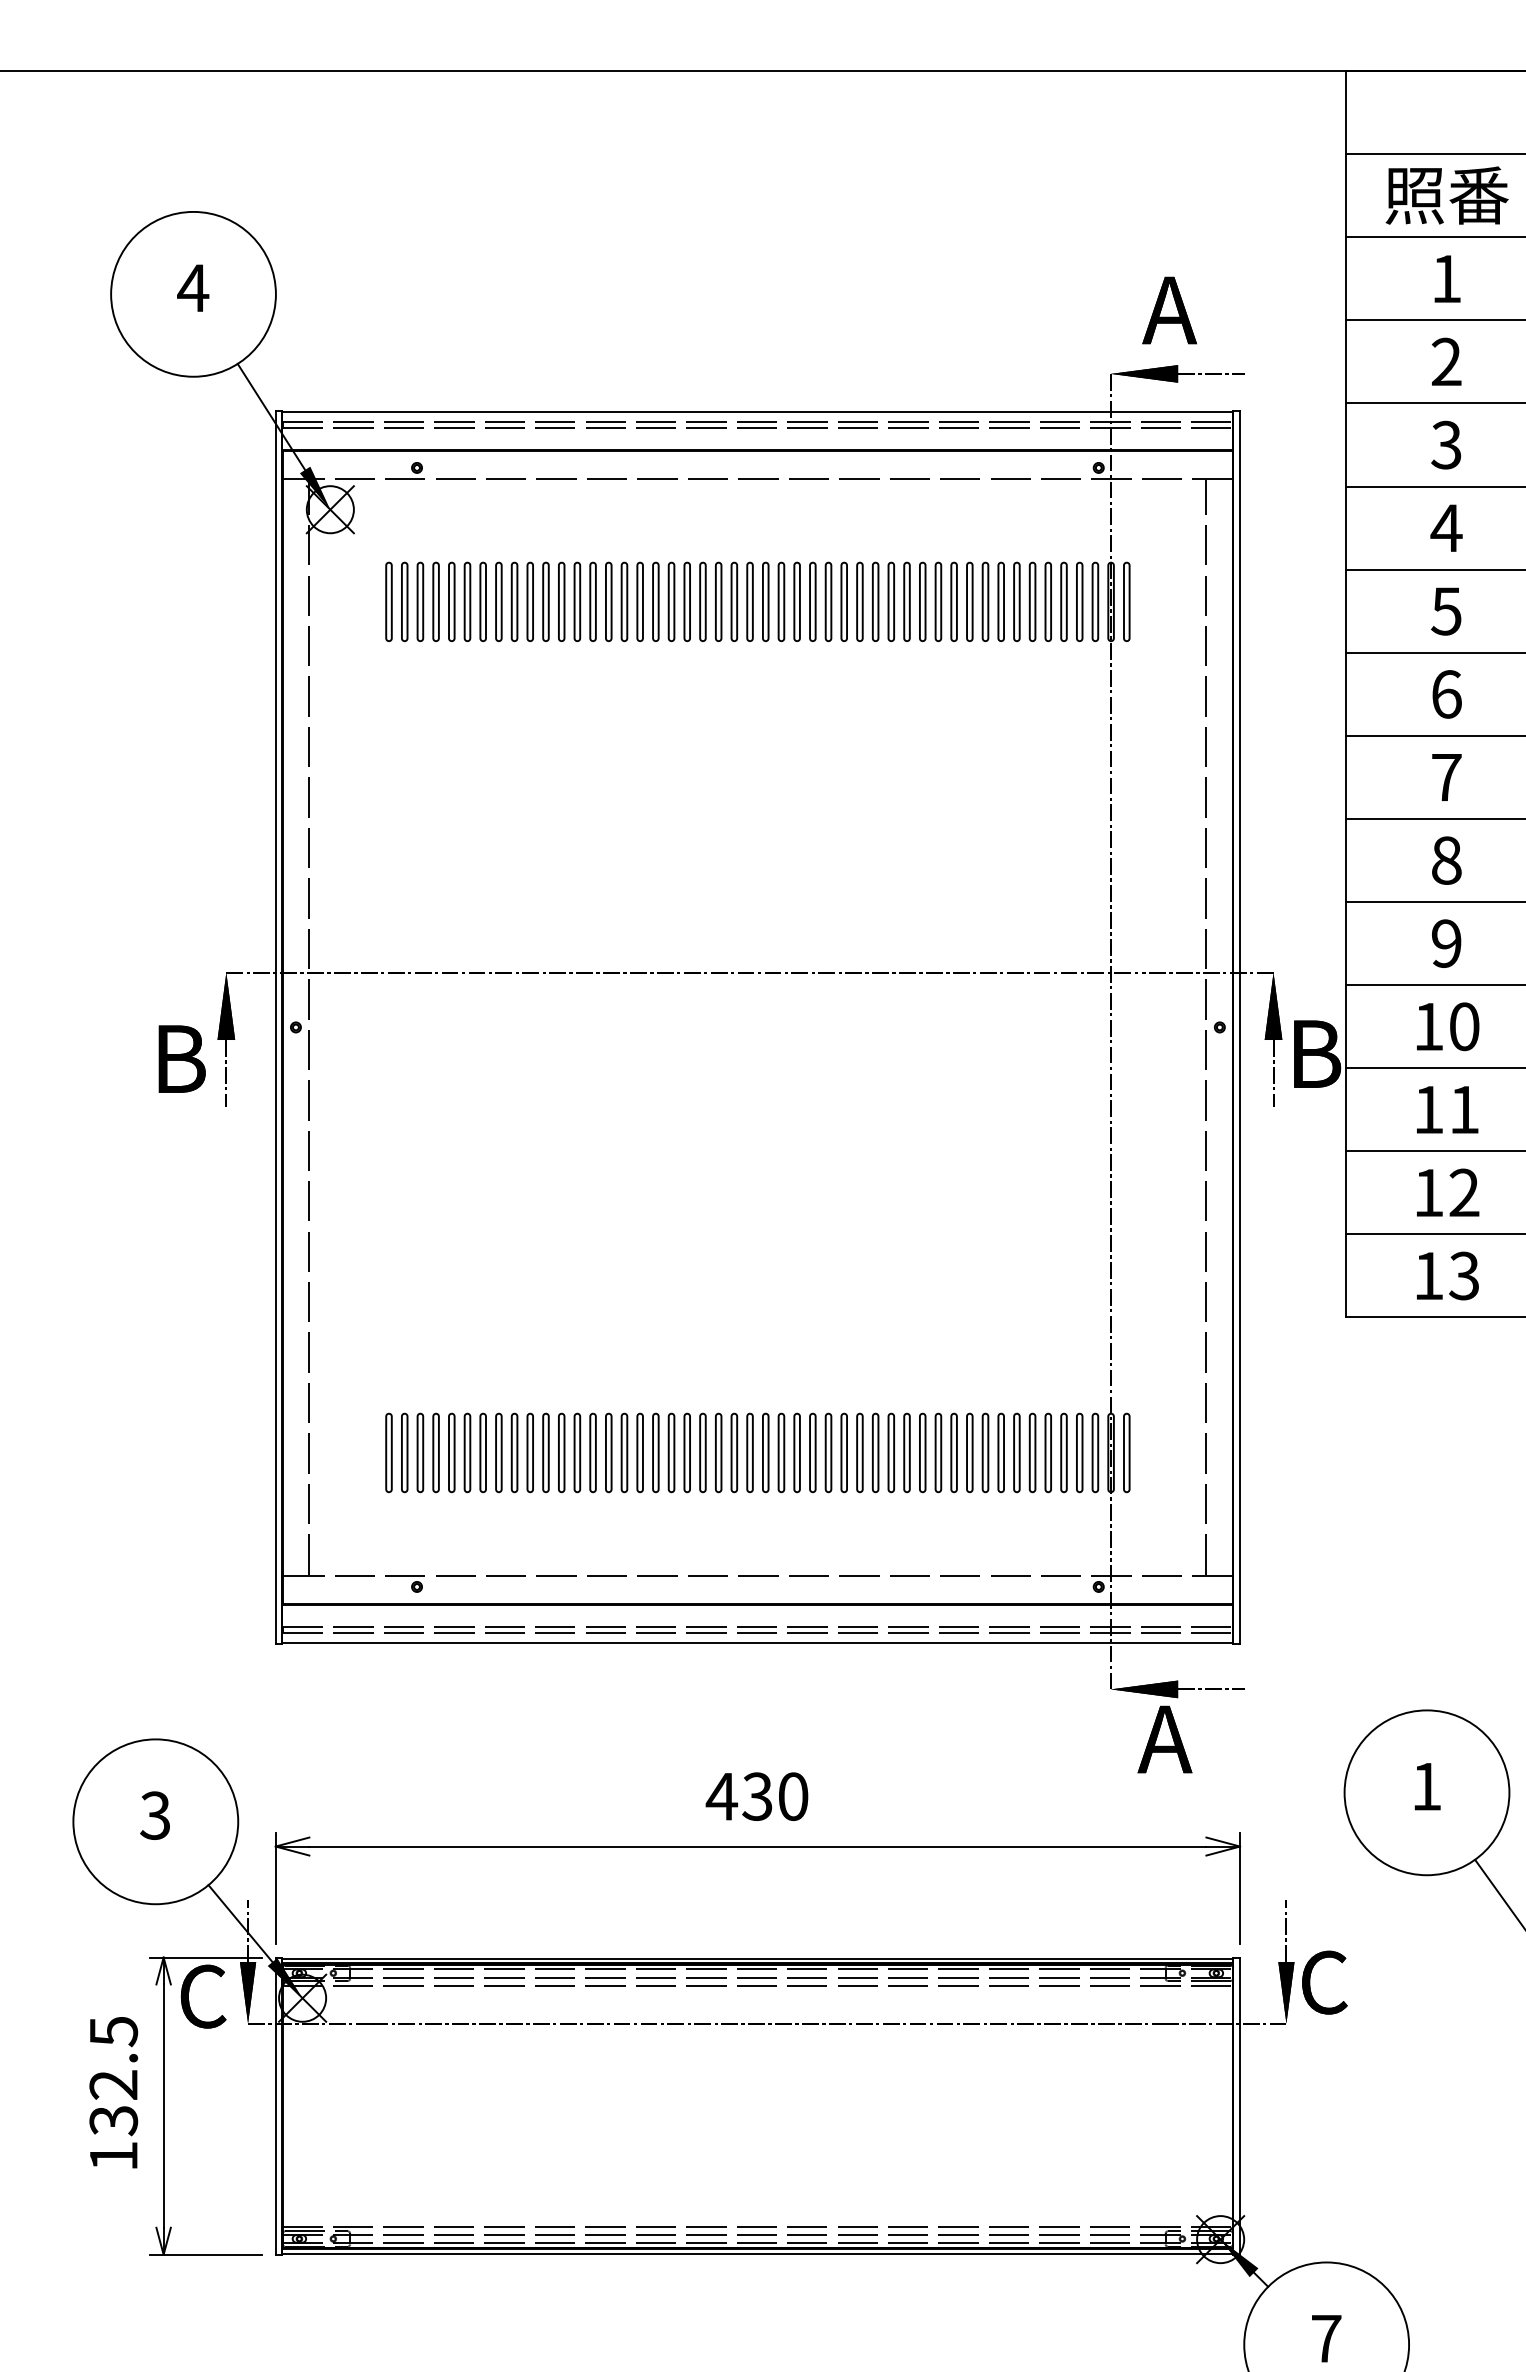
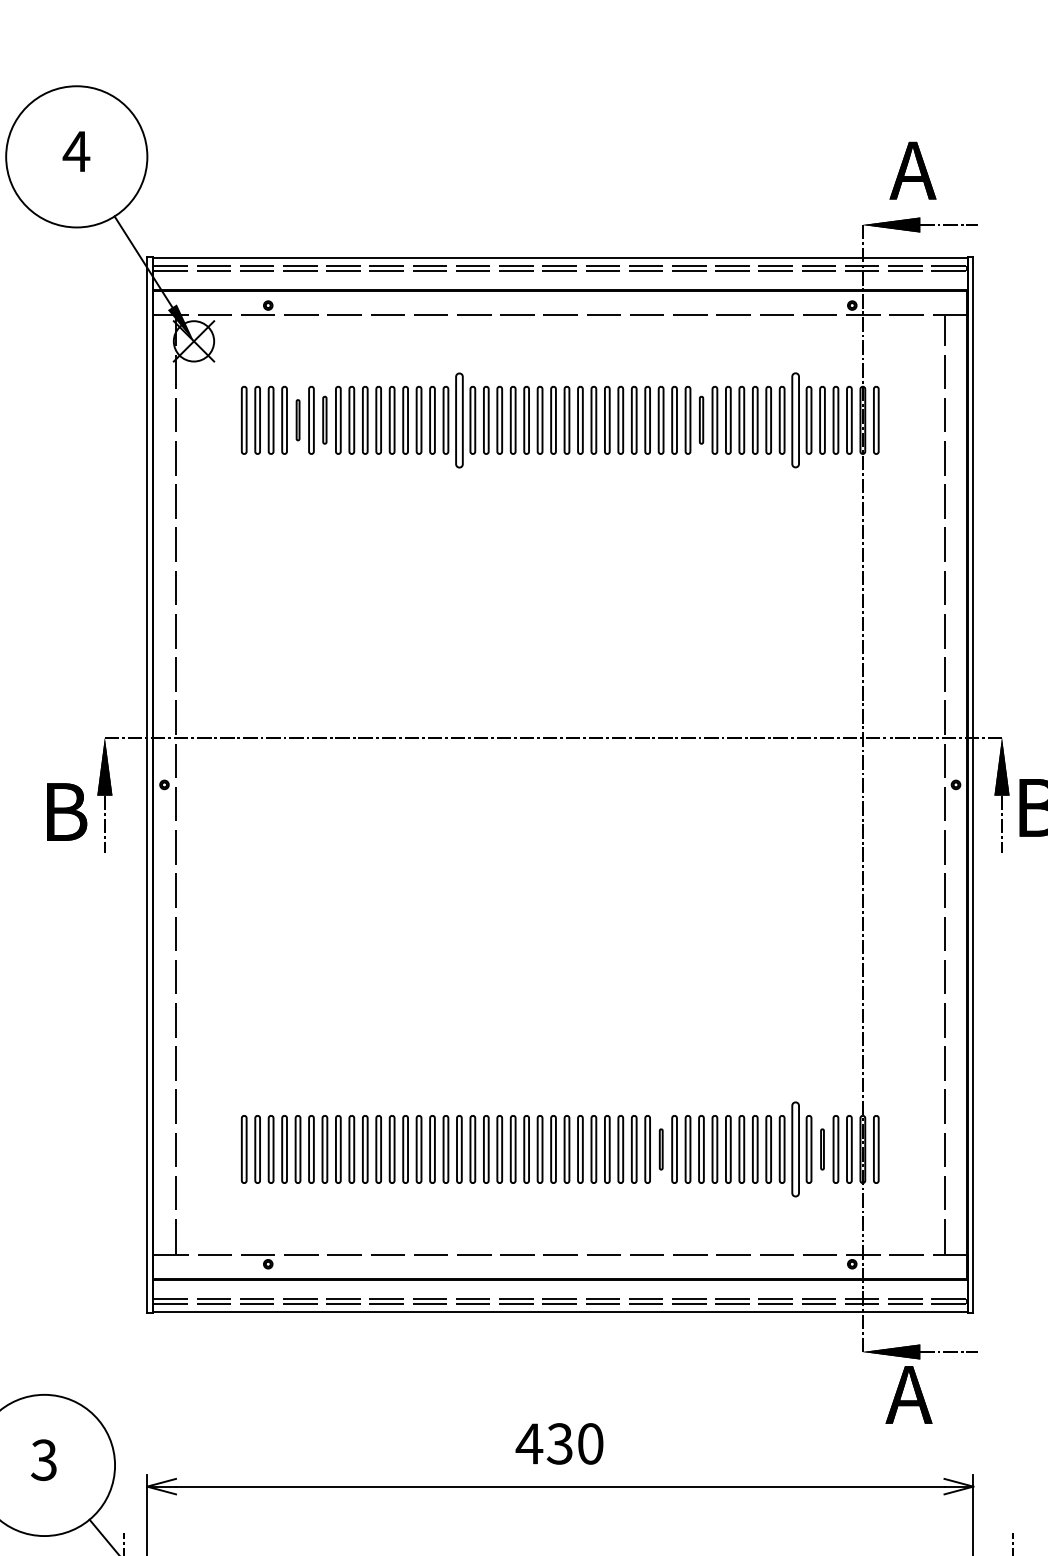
part: (451, 601) -> (297, 420), size x0.6
part: (482, 601) -> (324, 420), size x0.7
part: (639, 601) -> (458, 420), size x1.4
part: (922, 601) -> (701, 420), size x0.7
part: (1032, 601) -> (795, 420), size x1.4
part: (875, 1452) -> (661, 1149), size x0.6
part: (1032, 1452) -> (795, 1149), size x1.4
part: (1063, 1452) -> (822, 1149), size x0.6

